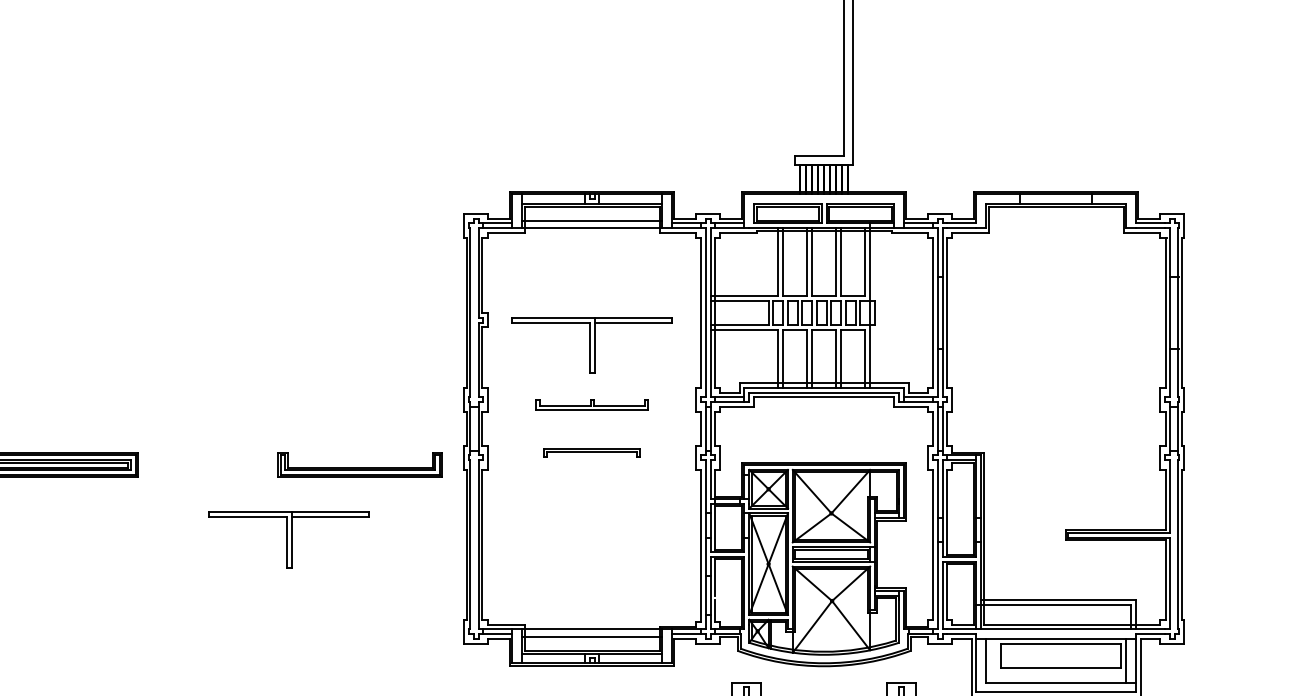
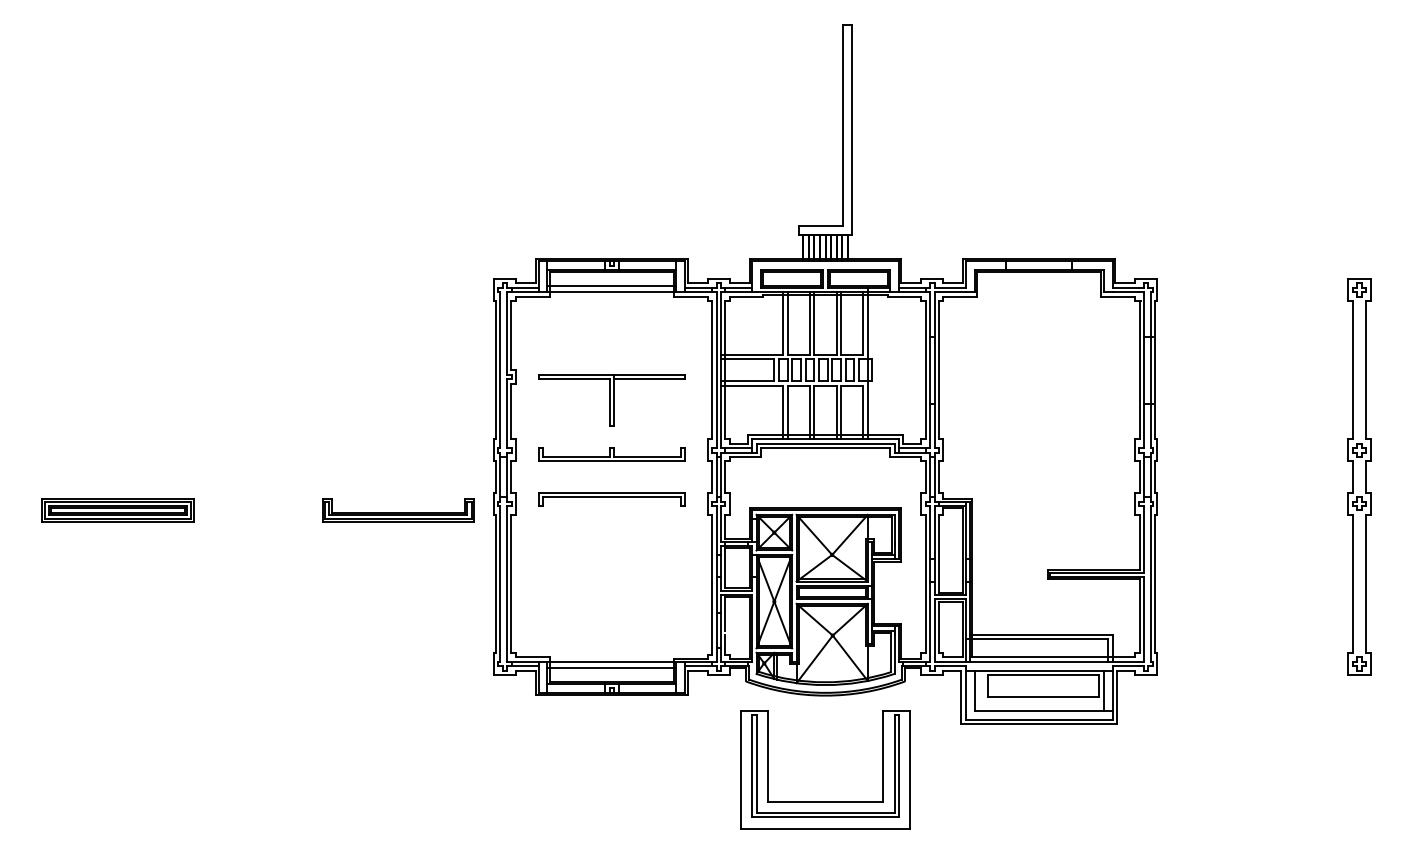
part: (591, 404) -> (611, 454), size x1.43
part: (591, 453) -> (611, 499), size x1.67
part: (288, 540) -> (332, 579), removed

